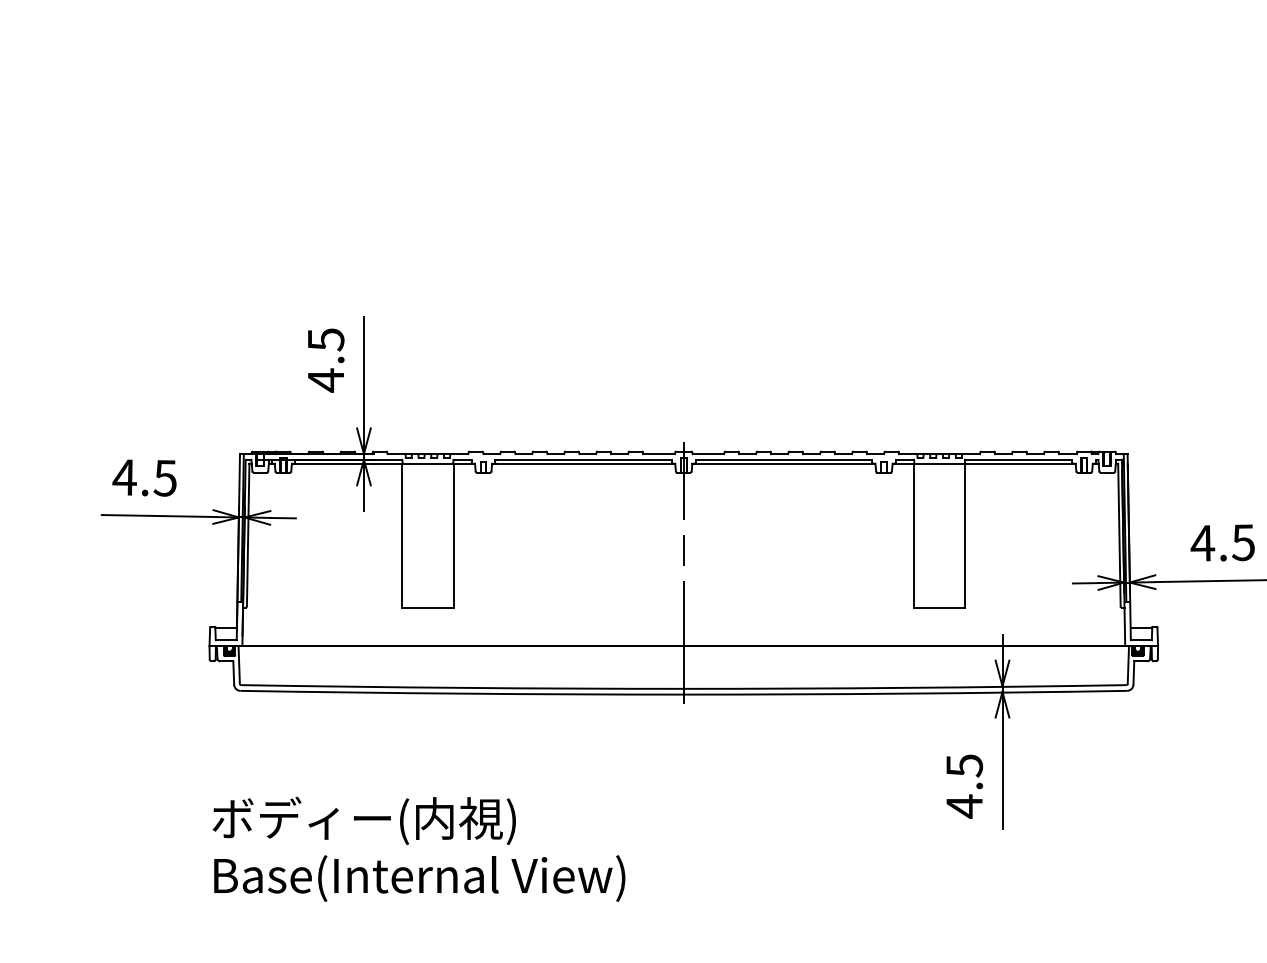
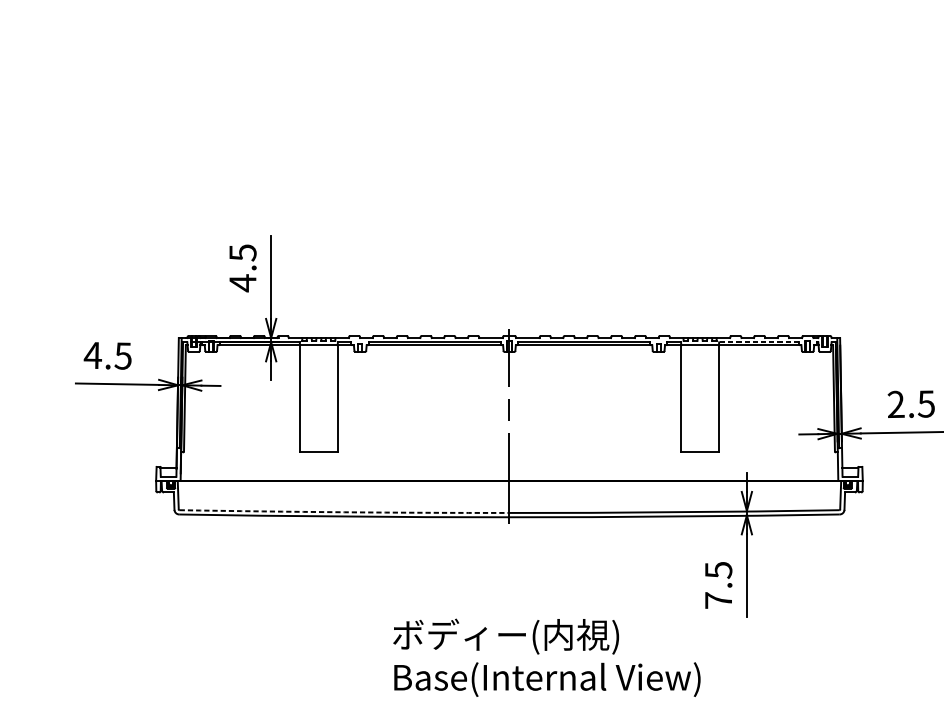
line: (1018, 459) -> (758, 342), solid -> dashed
text: (1202, 542) -> (895, 403), 4.5 -> 2.5
arc: (462, 687) -> (344, 511), solid -> dashed
text: (964, 806) -> (718, 600), 4.5 -> 7.5
text: (418, 848) -> (546, 657), moved

